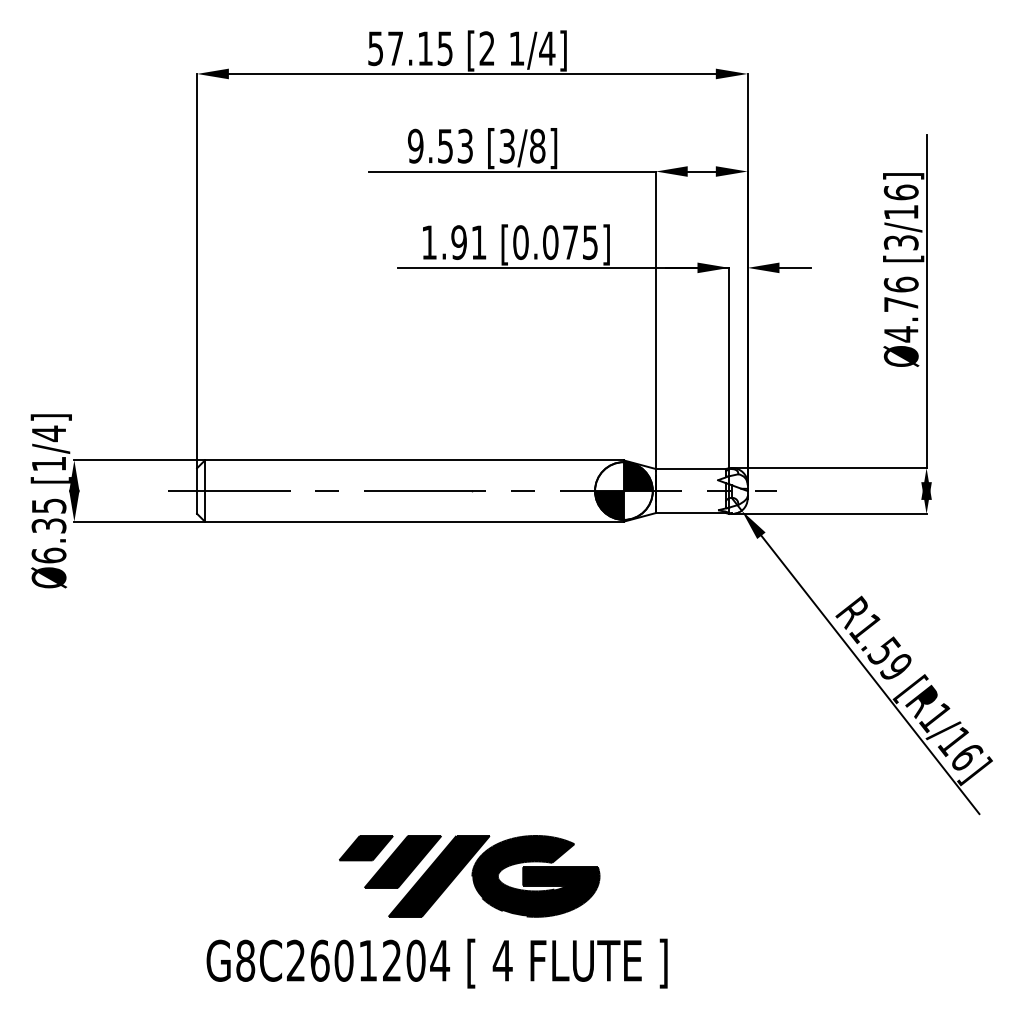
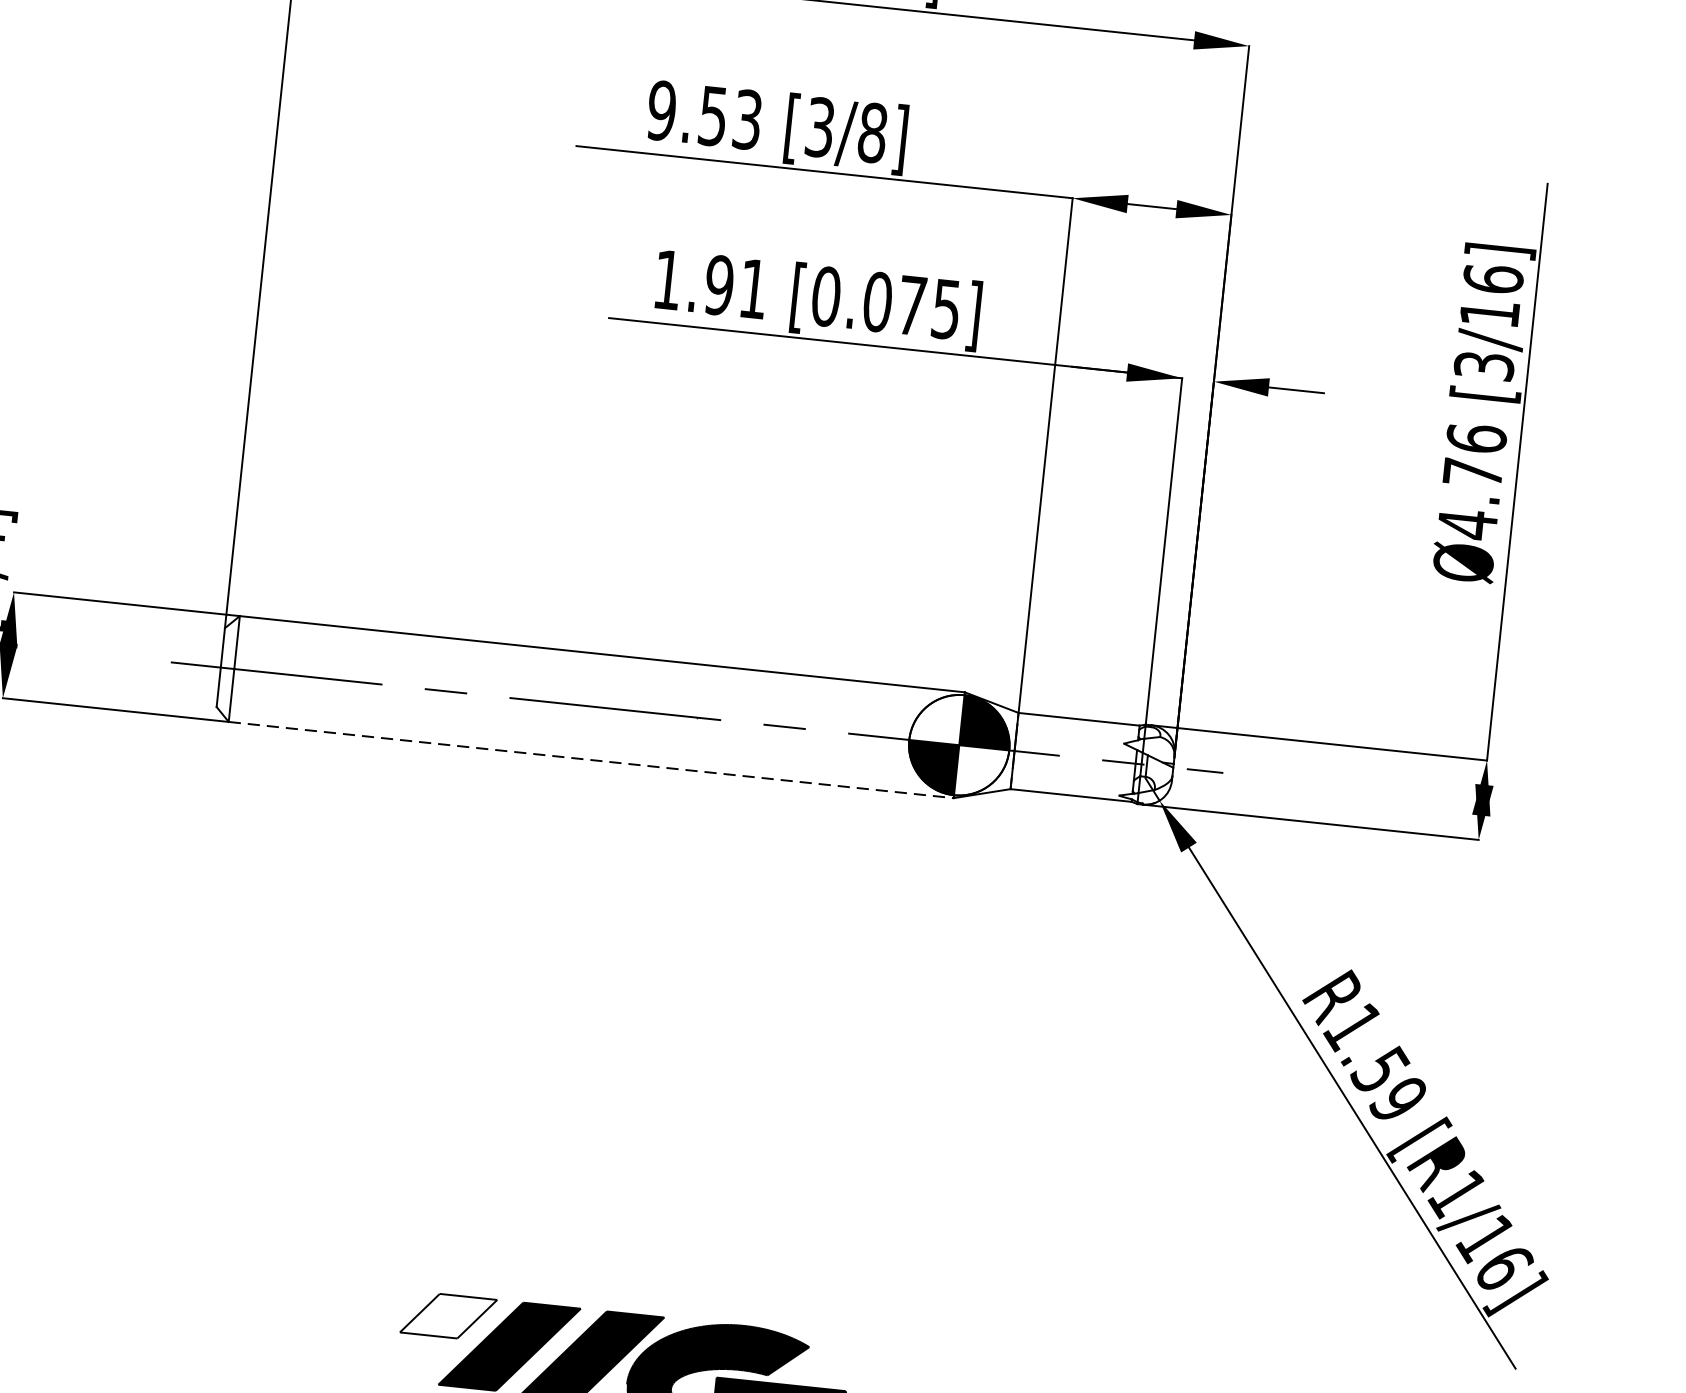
line: (414, 521) -> (591, 759), solid -> dashed
fill: (366, 847) -> (449, 1315), removed

